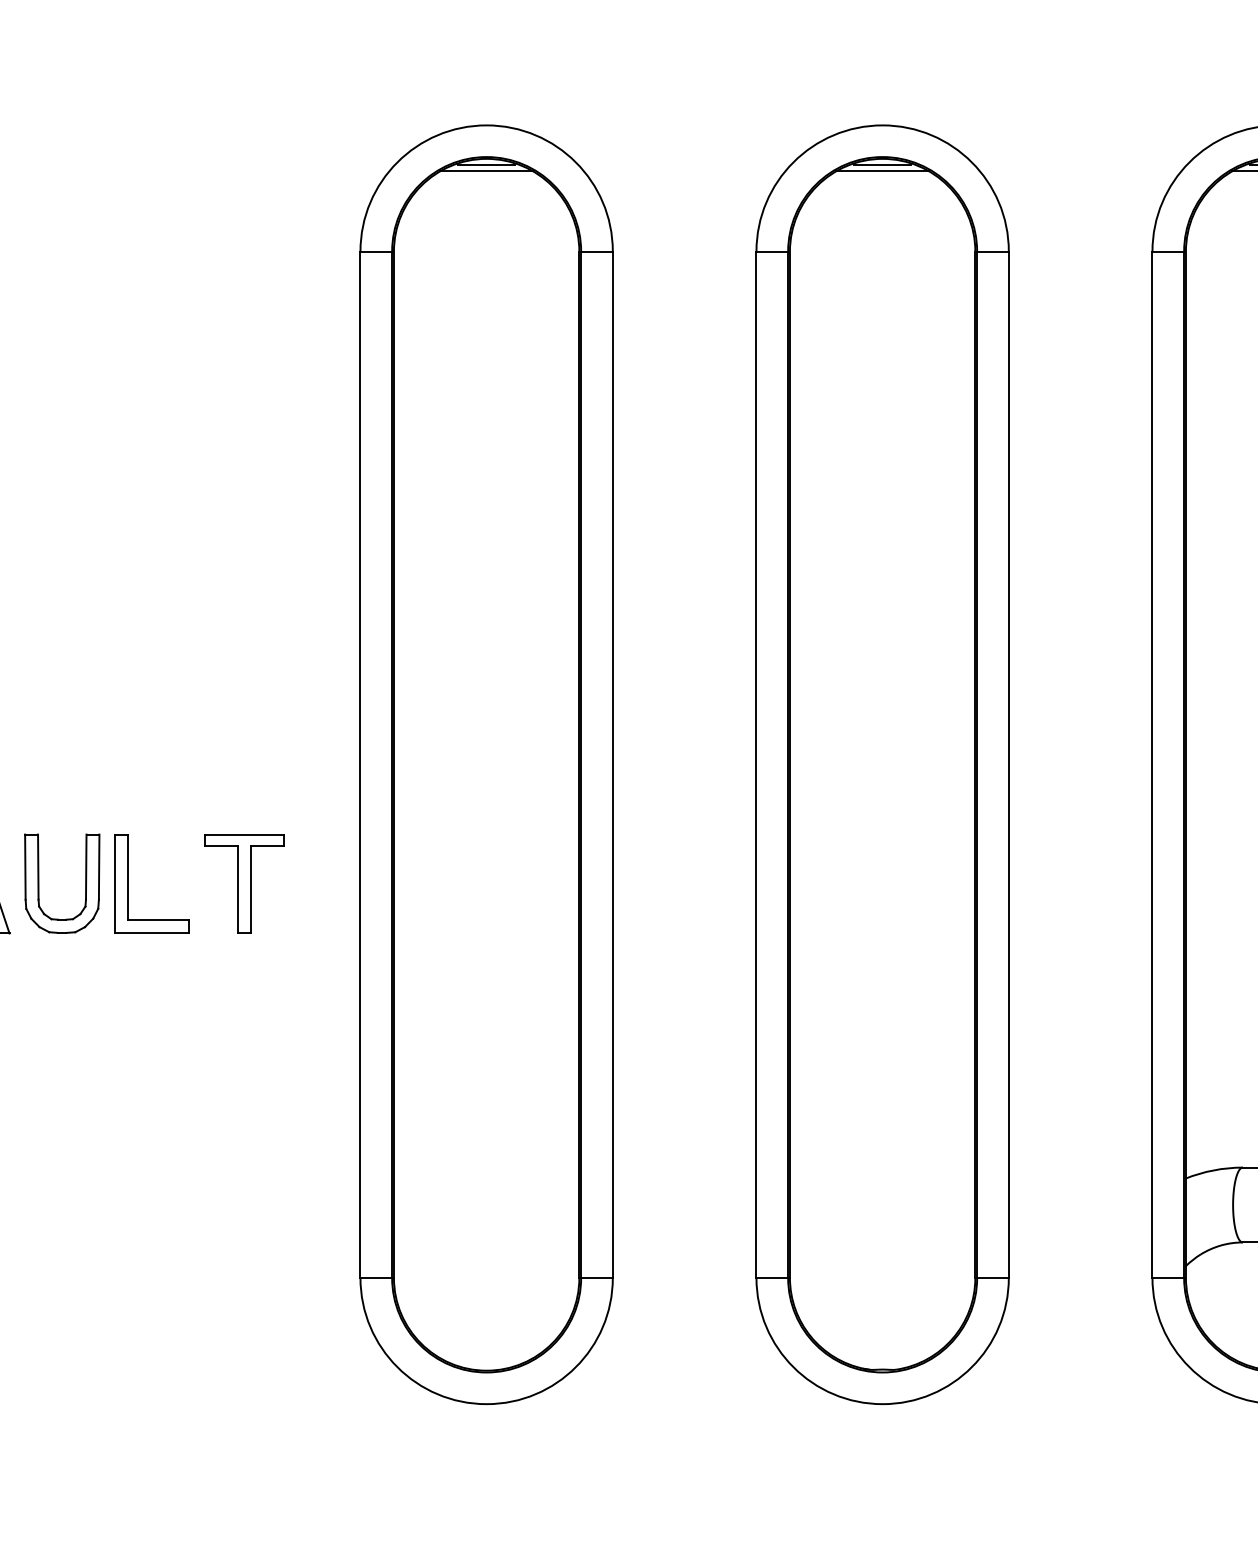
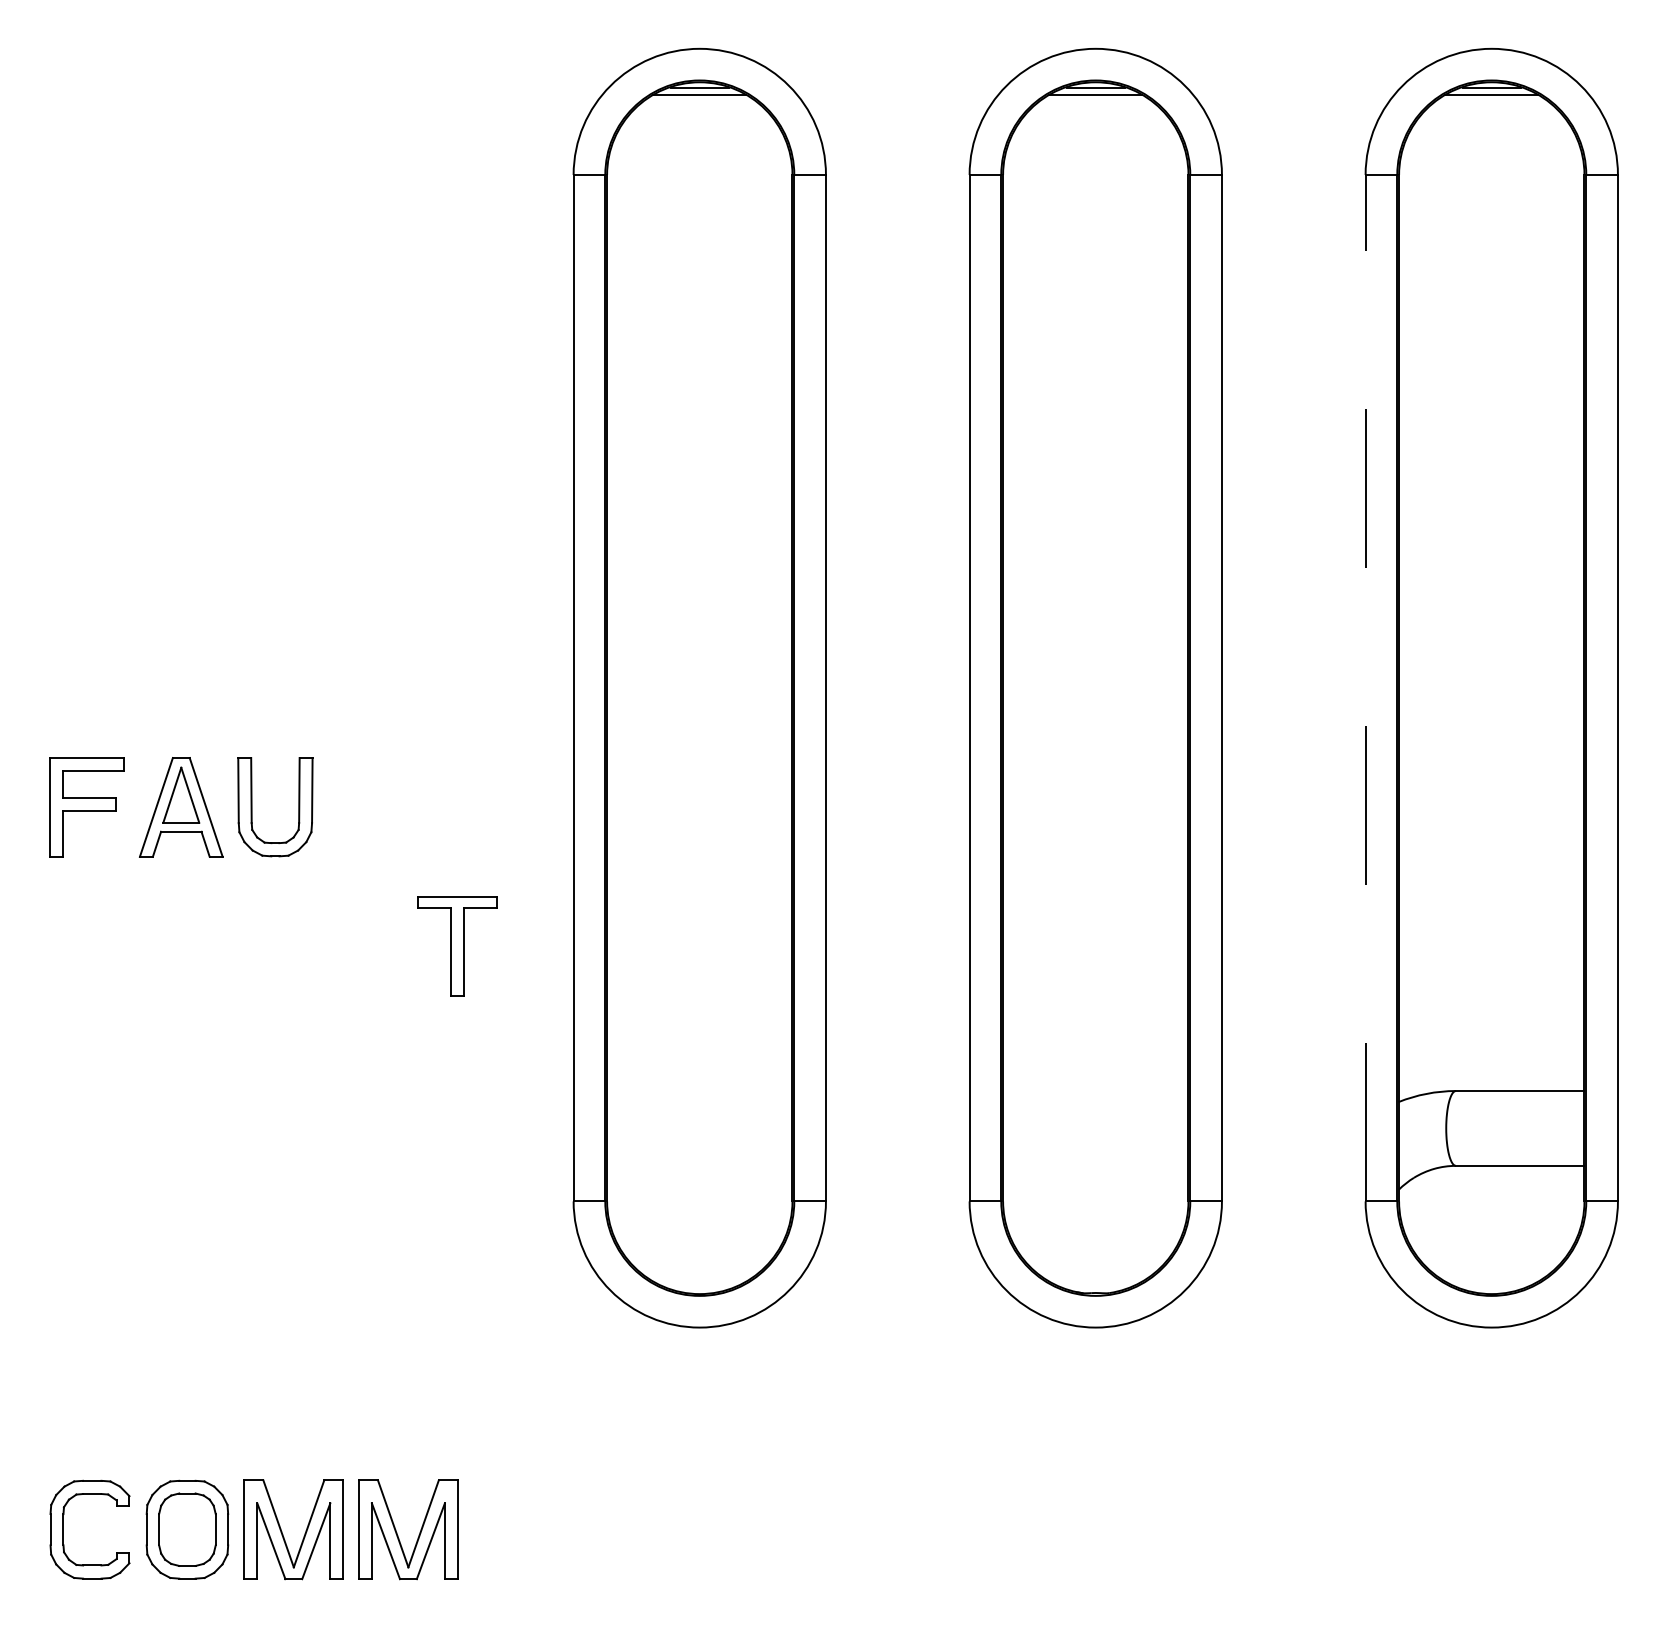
line: (1152, 764) -> (1365, 687), solid -> dashed
part: (128, 884) -> (341, 807), removed
part: (244, 884) -> (457, 946), moved

